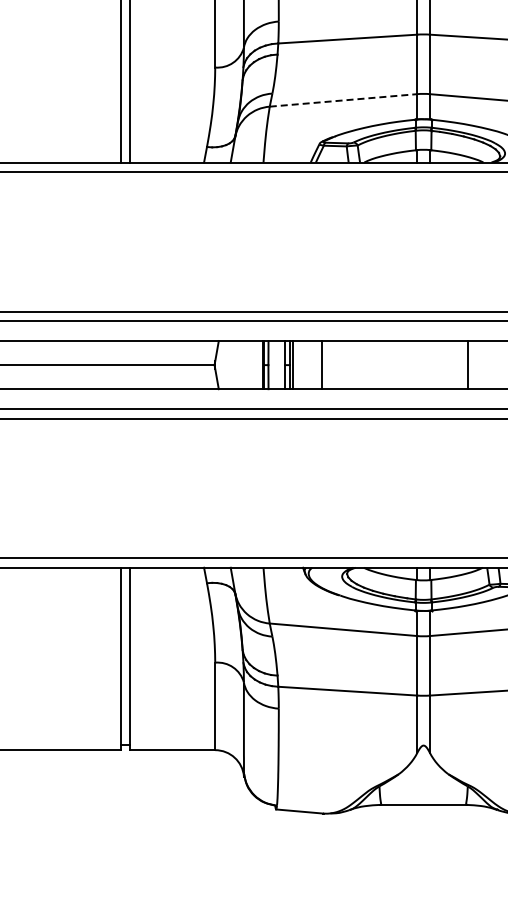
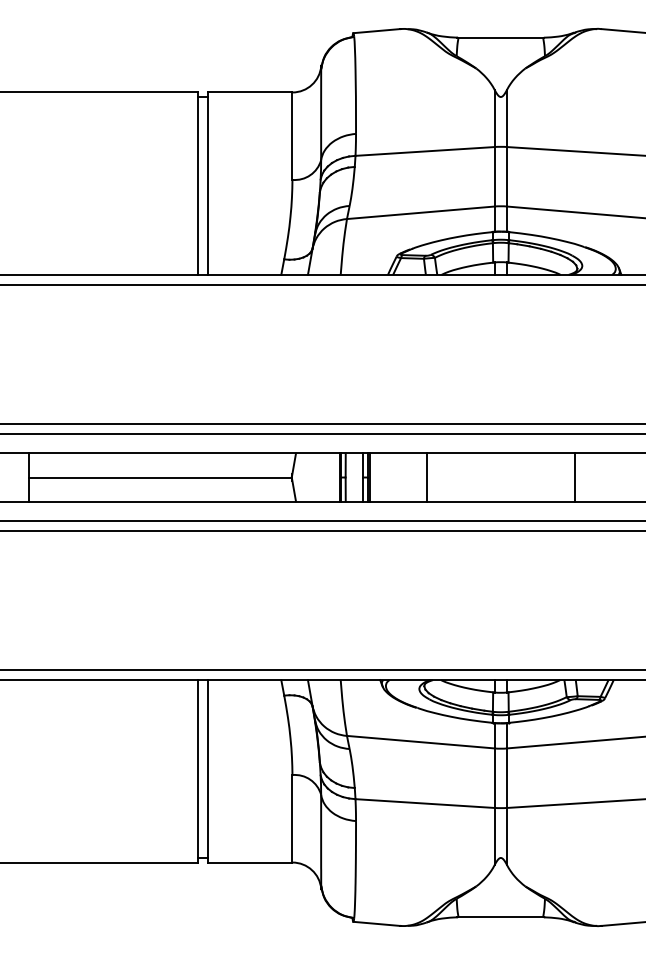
line: (344, 100) -> (421, 212), dashed -> solid
line: (322, 365) -> (426, 477), moved
line: (468, 365) -> (575, 477), moved

